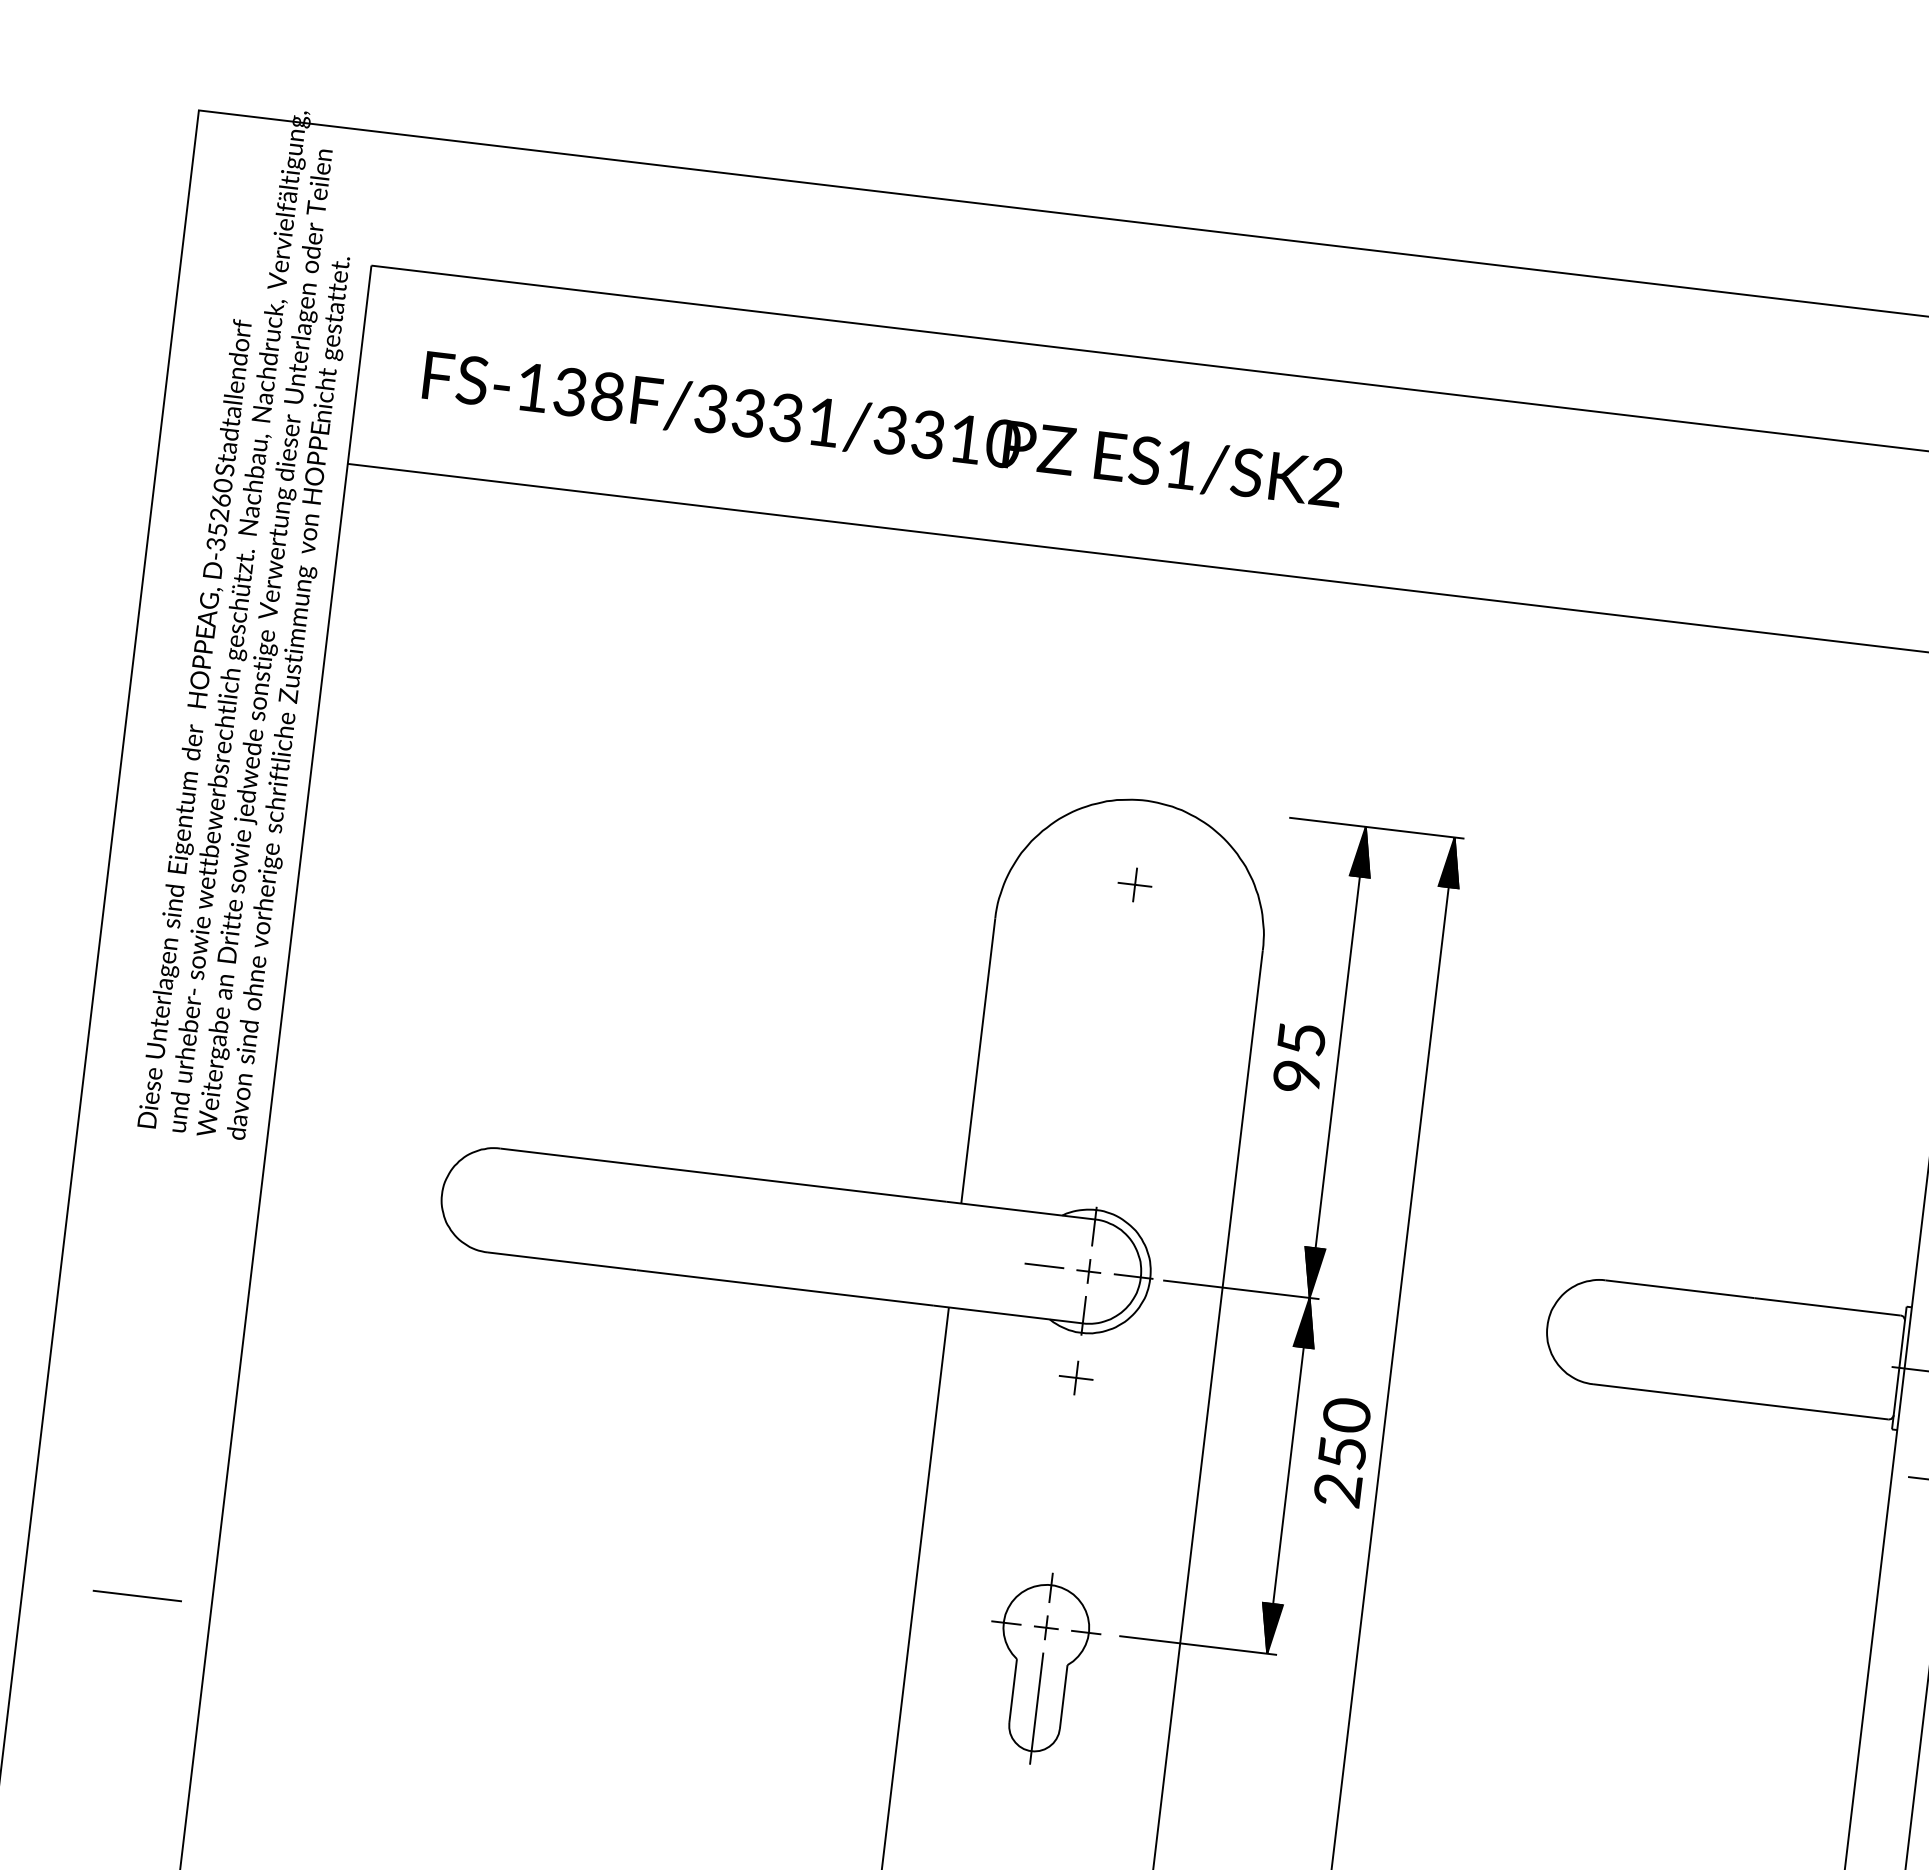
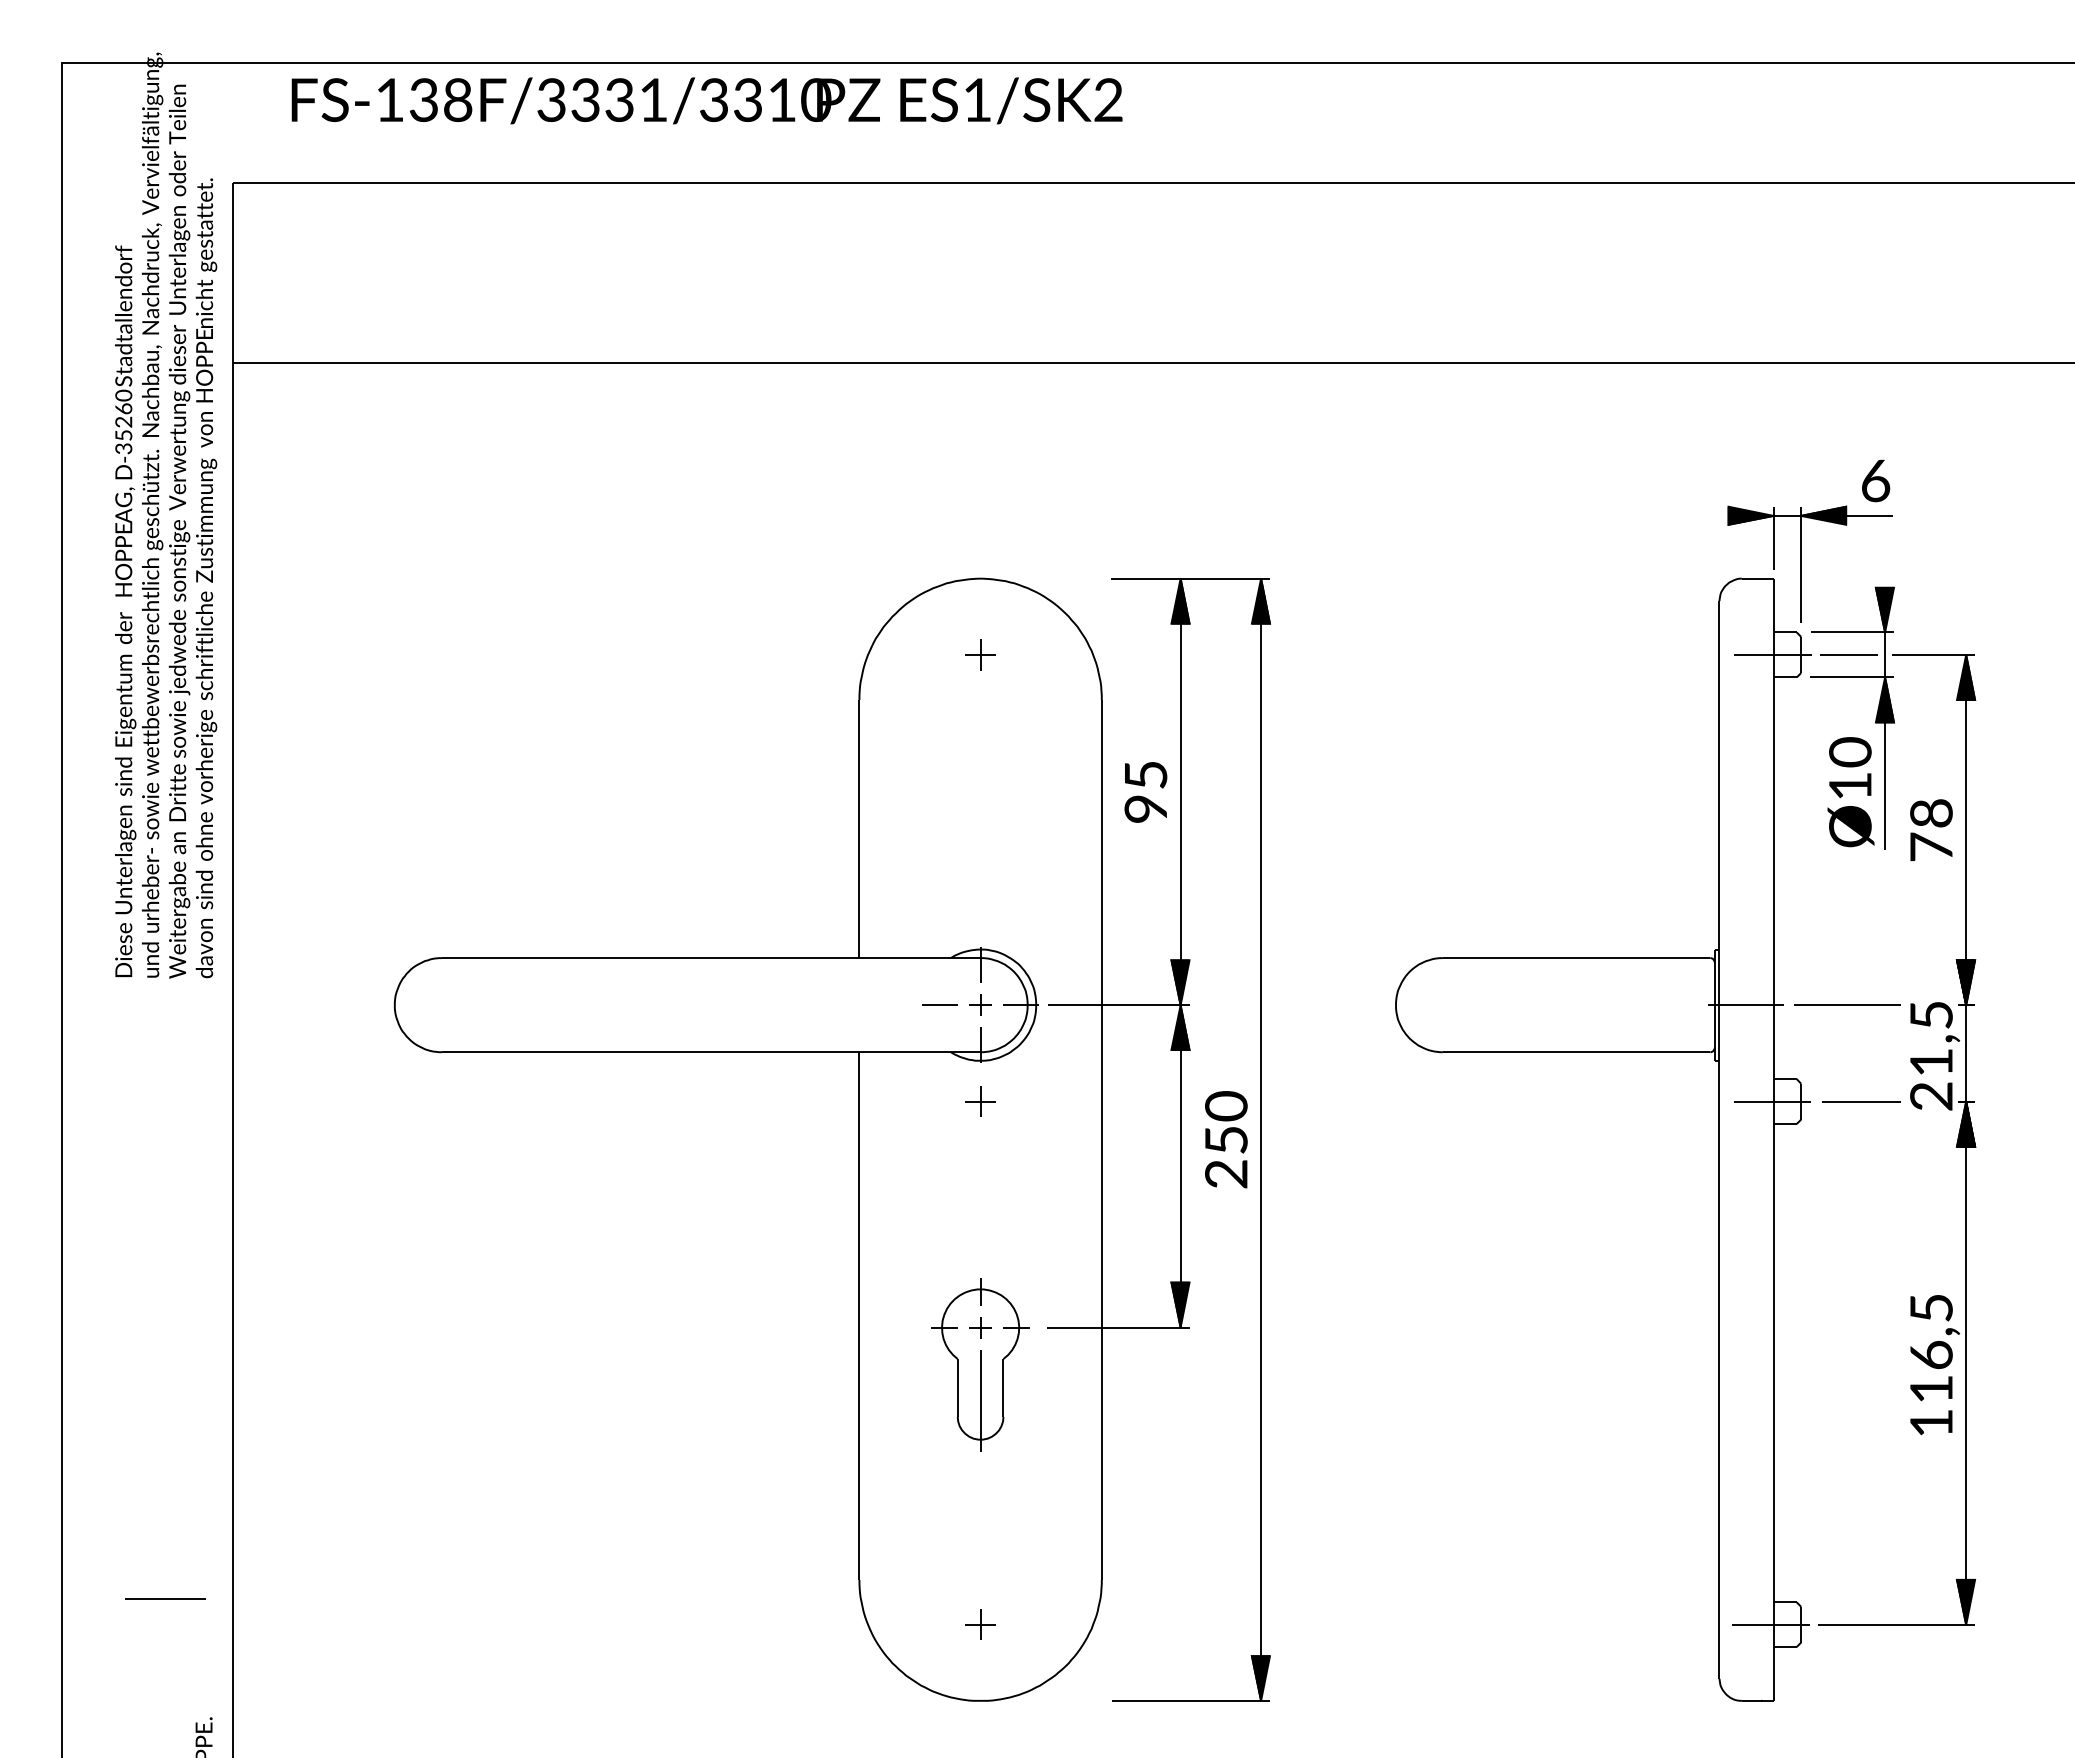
text: (882, 429) -> (706, 100), moved
line: (137, 1595) -> (165, 1598), moved

